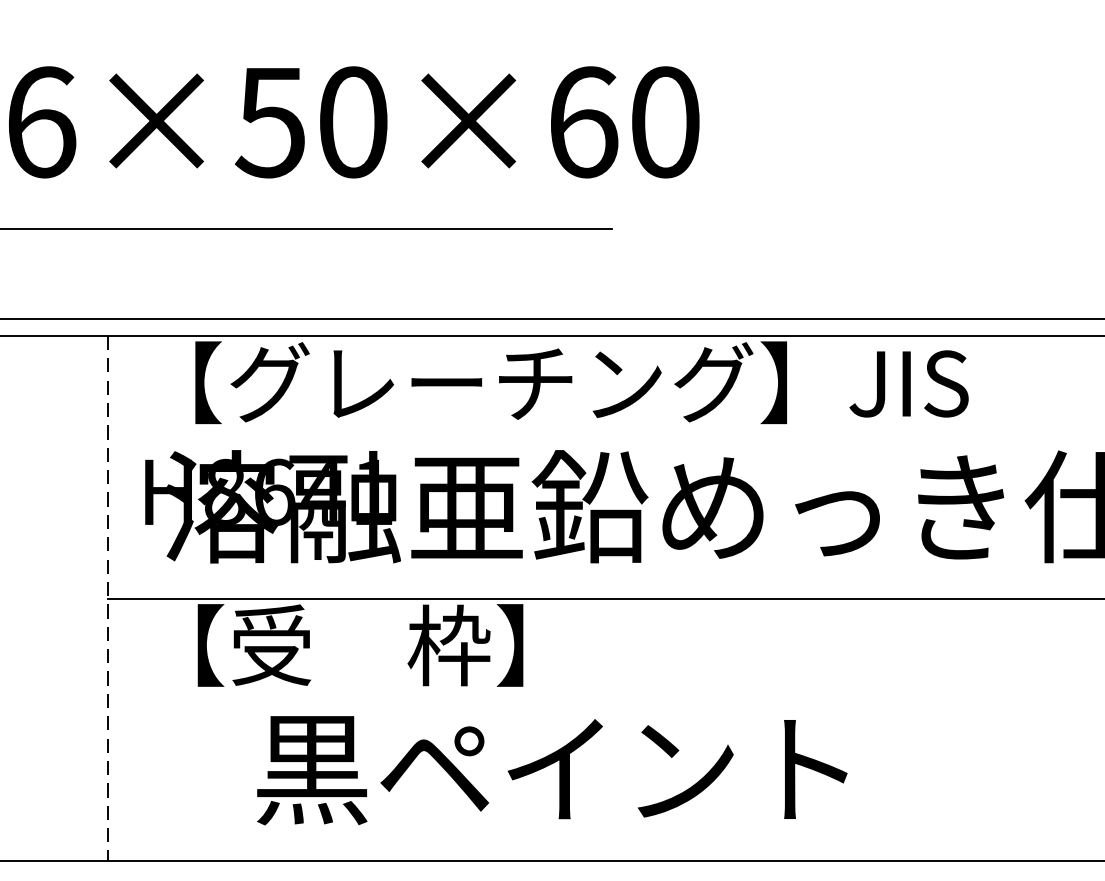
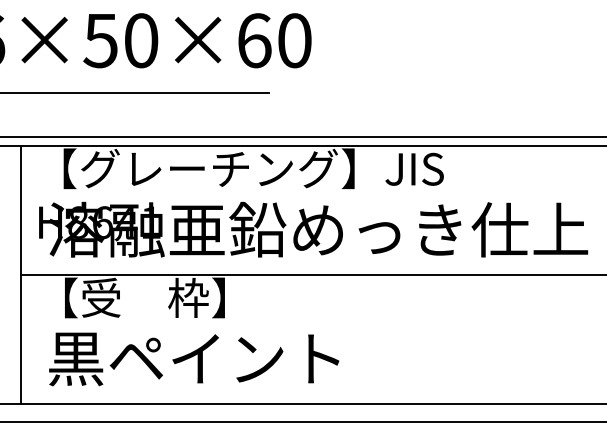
line: (107, 599) -> (20, 275), dashed -> solid
text: (552, 770) -> (194, 359), moved

